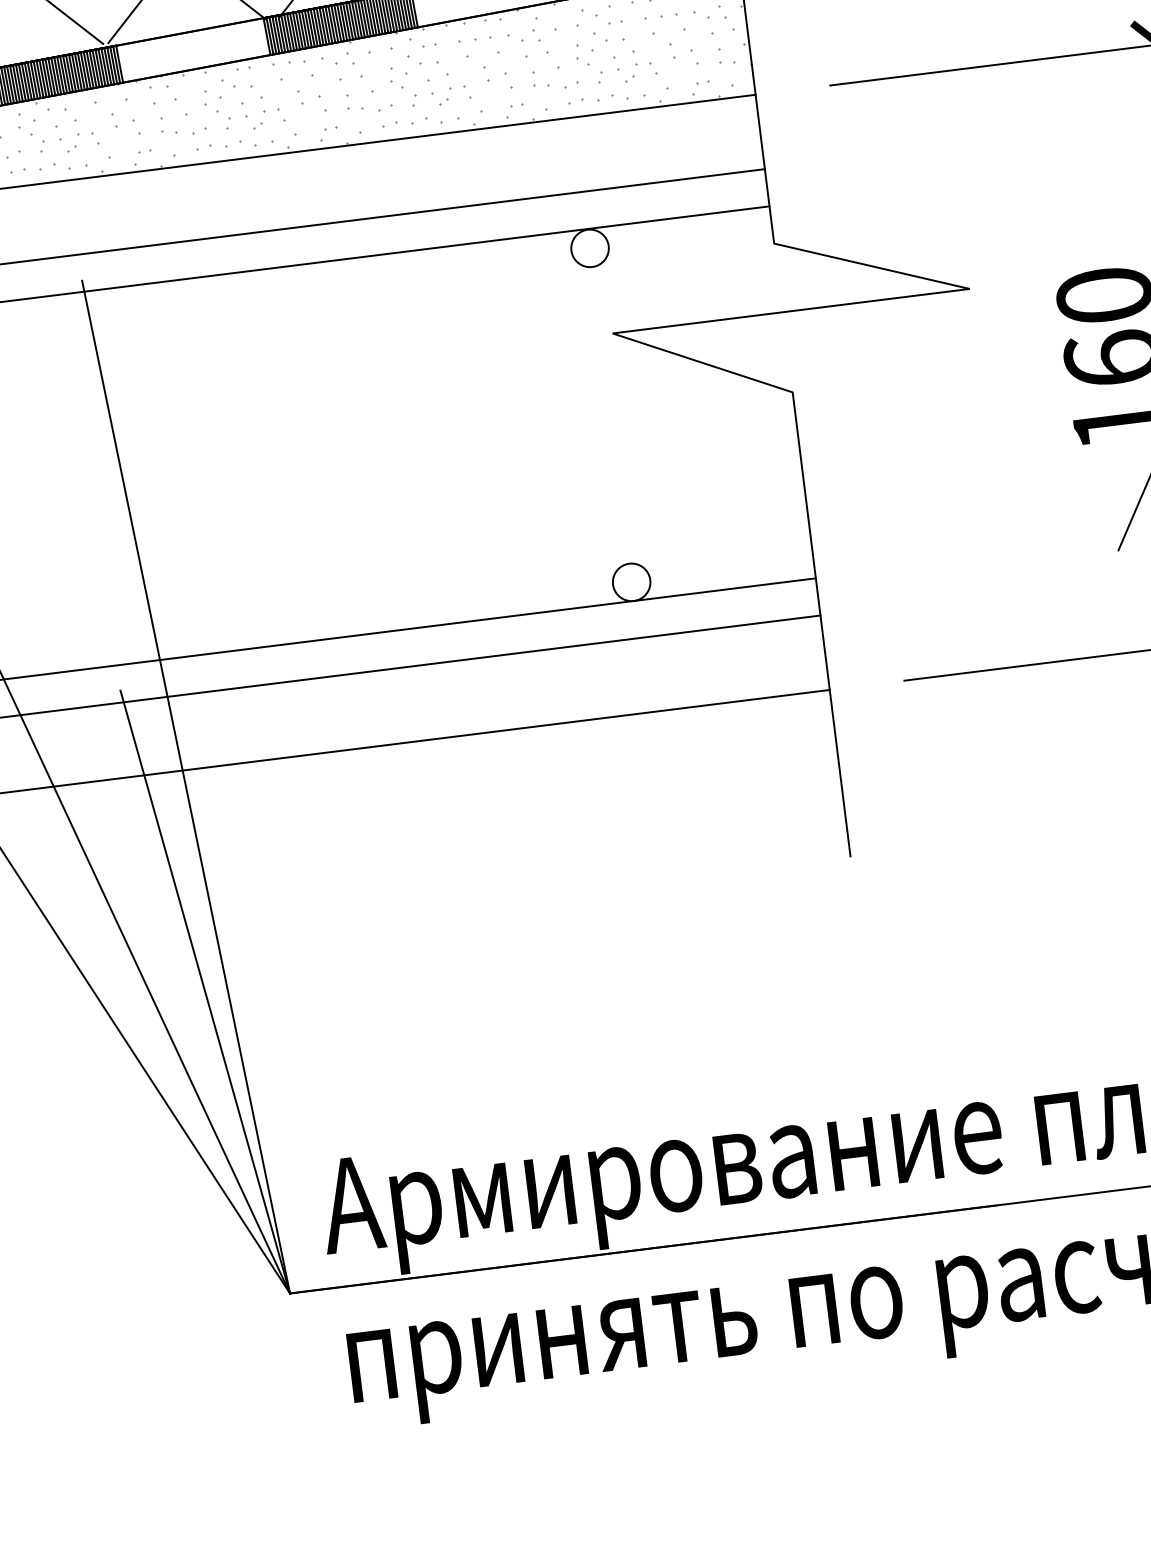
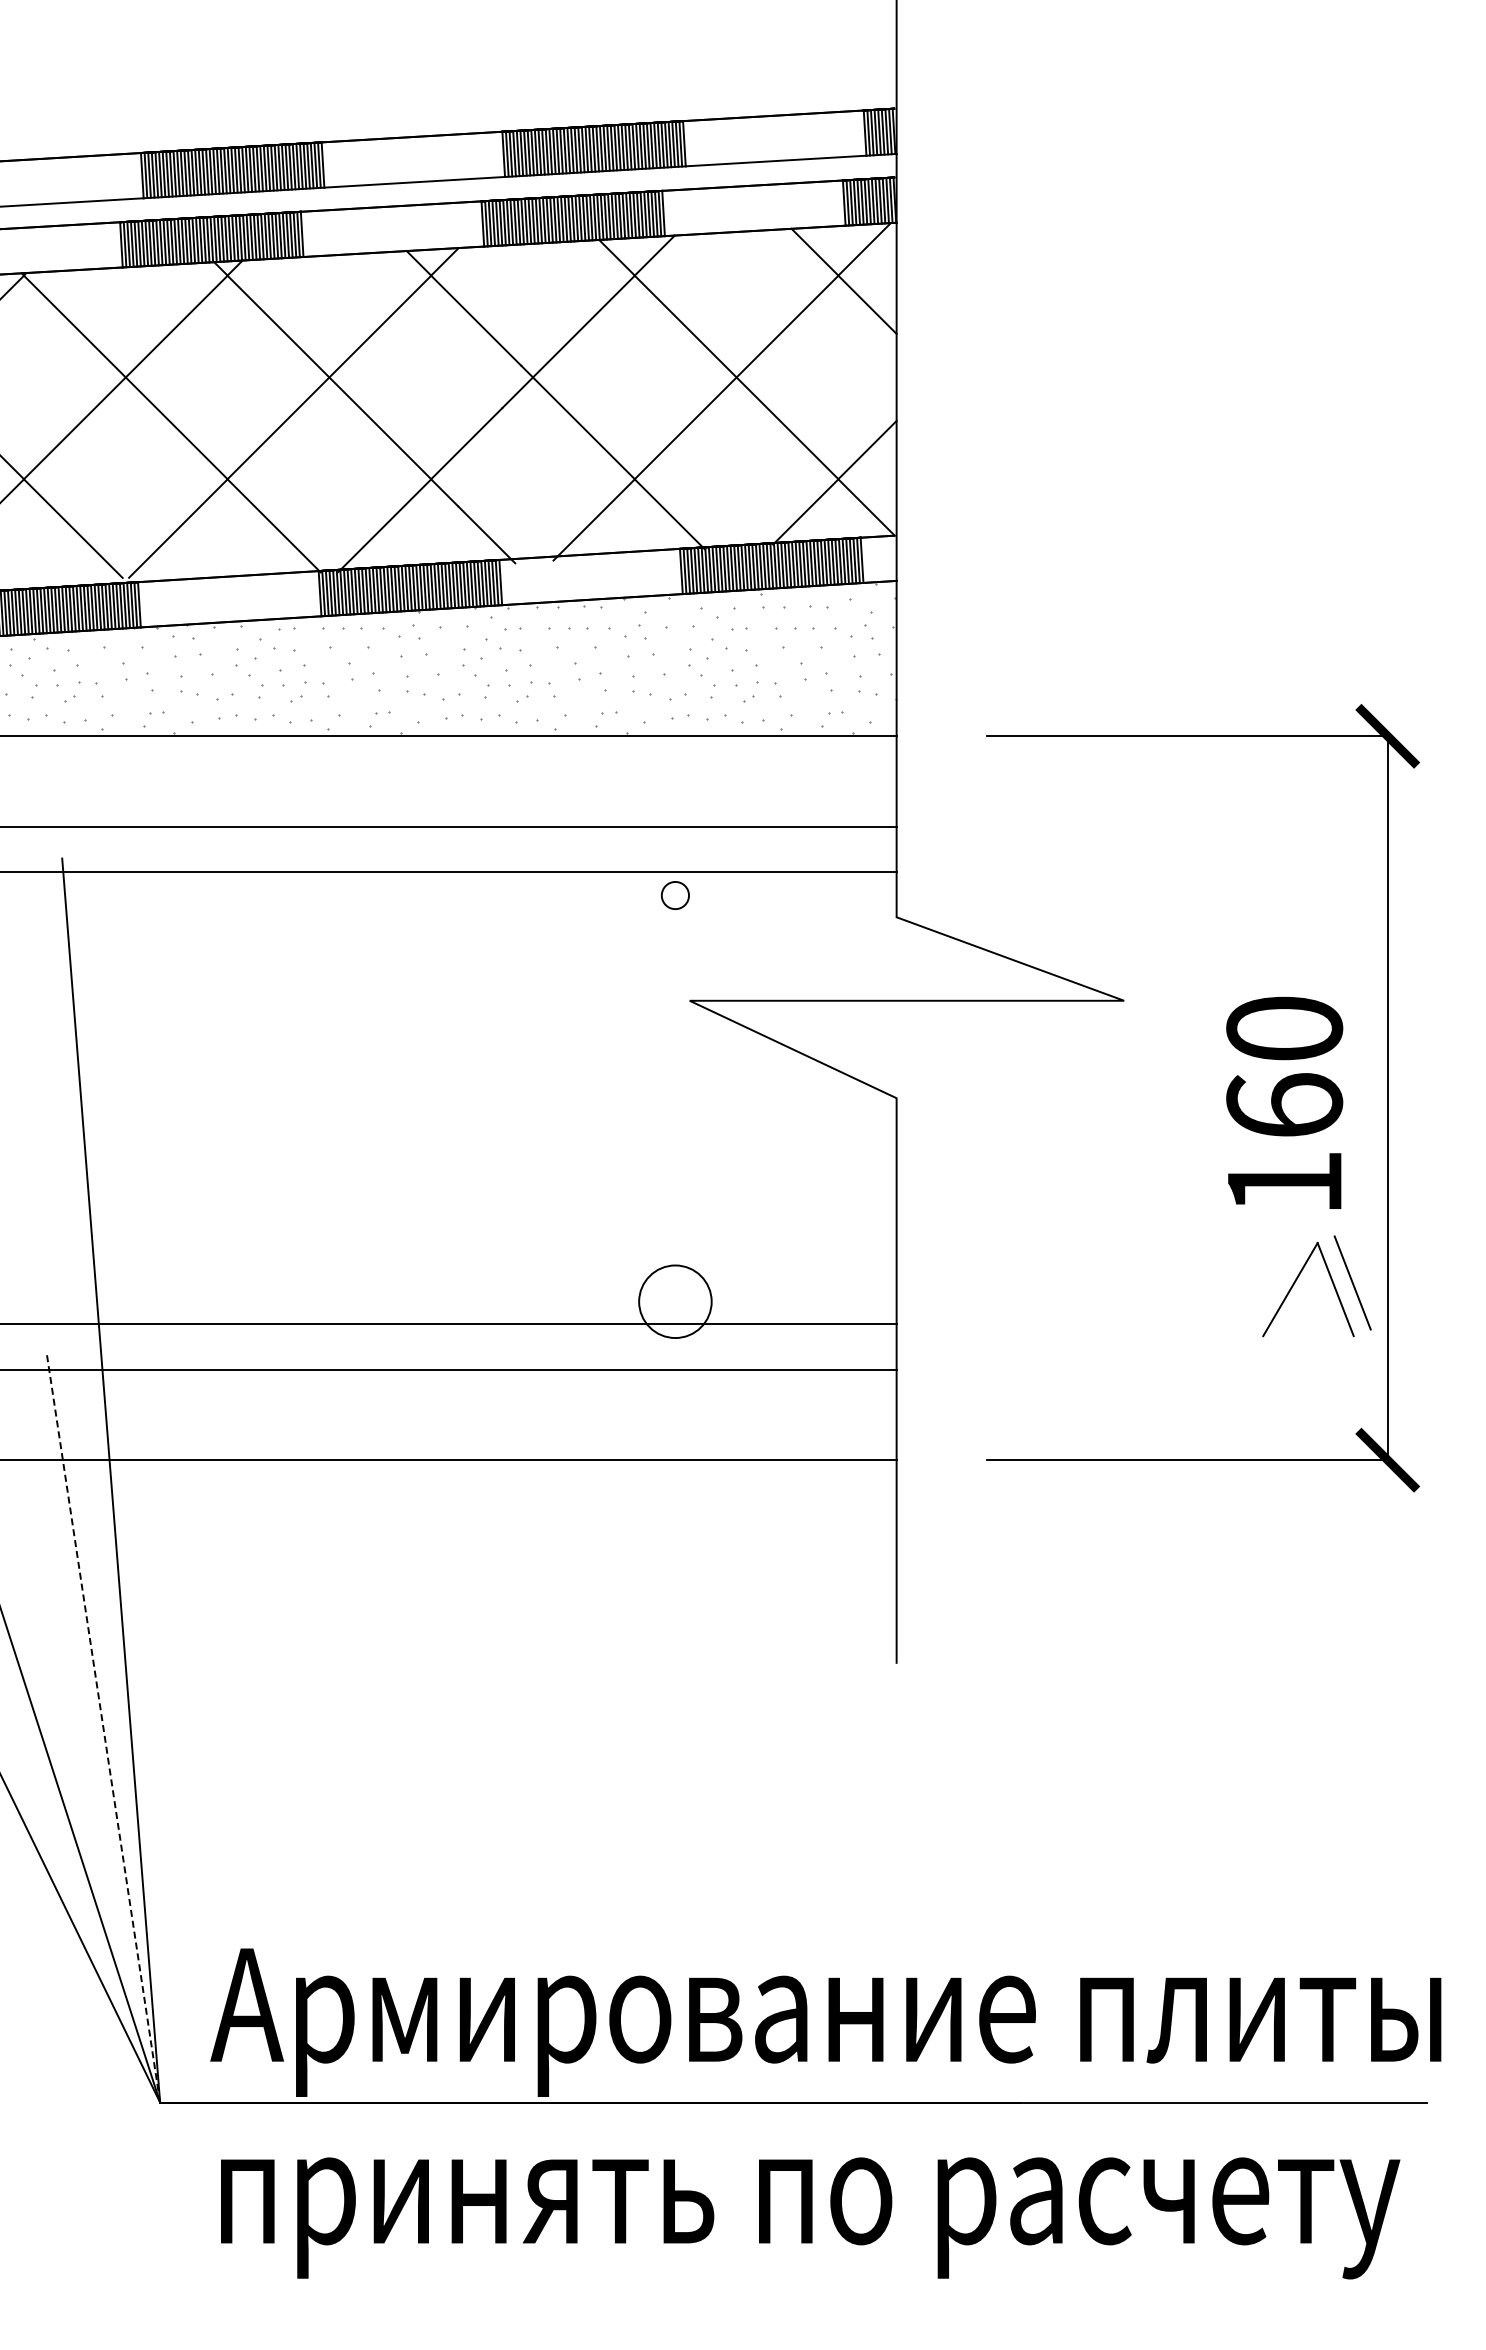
circle: (590, 248) -> (675, 895), size x0.6
circle: (631, 582) -> (675, 1301), size x1.6
line: (205, 991) -> (103, 1728), solid -> dashed

